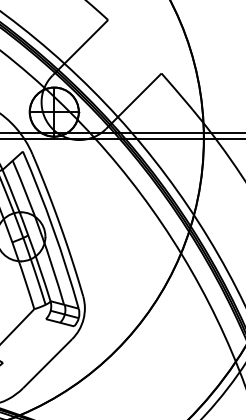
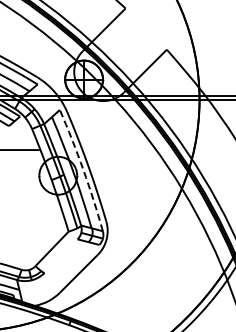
arc: (53, 228) -> (83, 169), solid -> dashed

